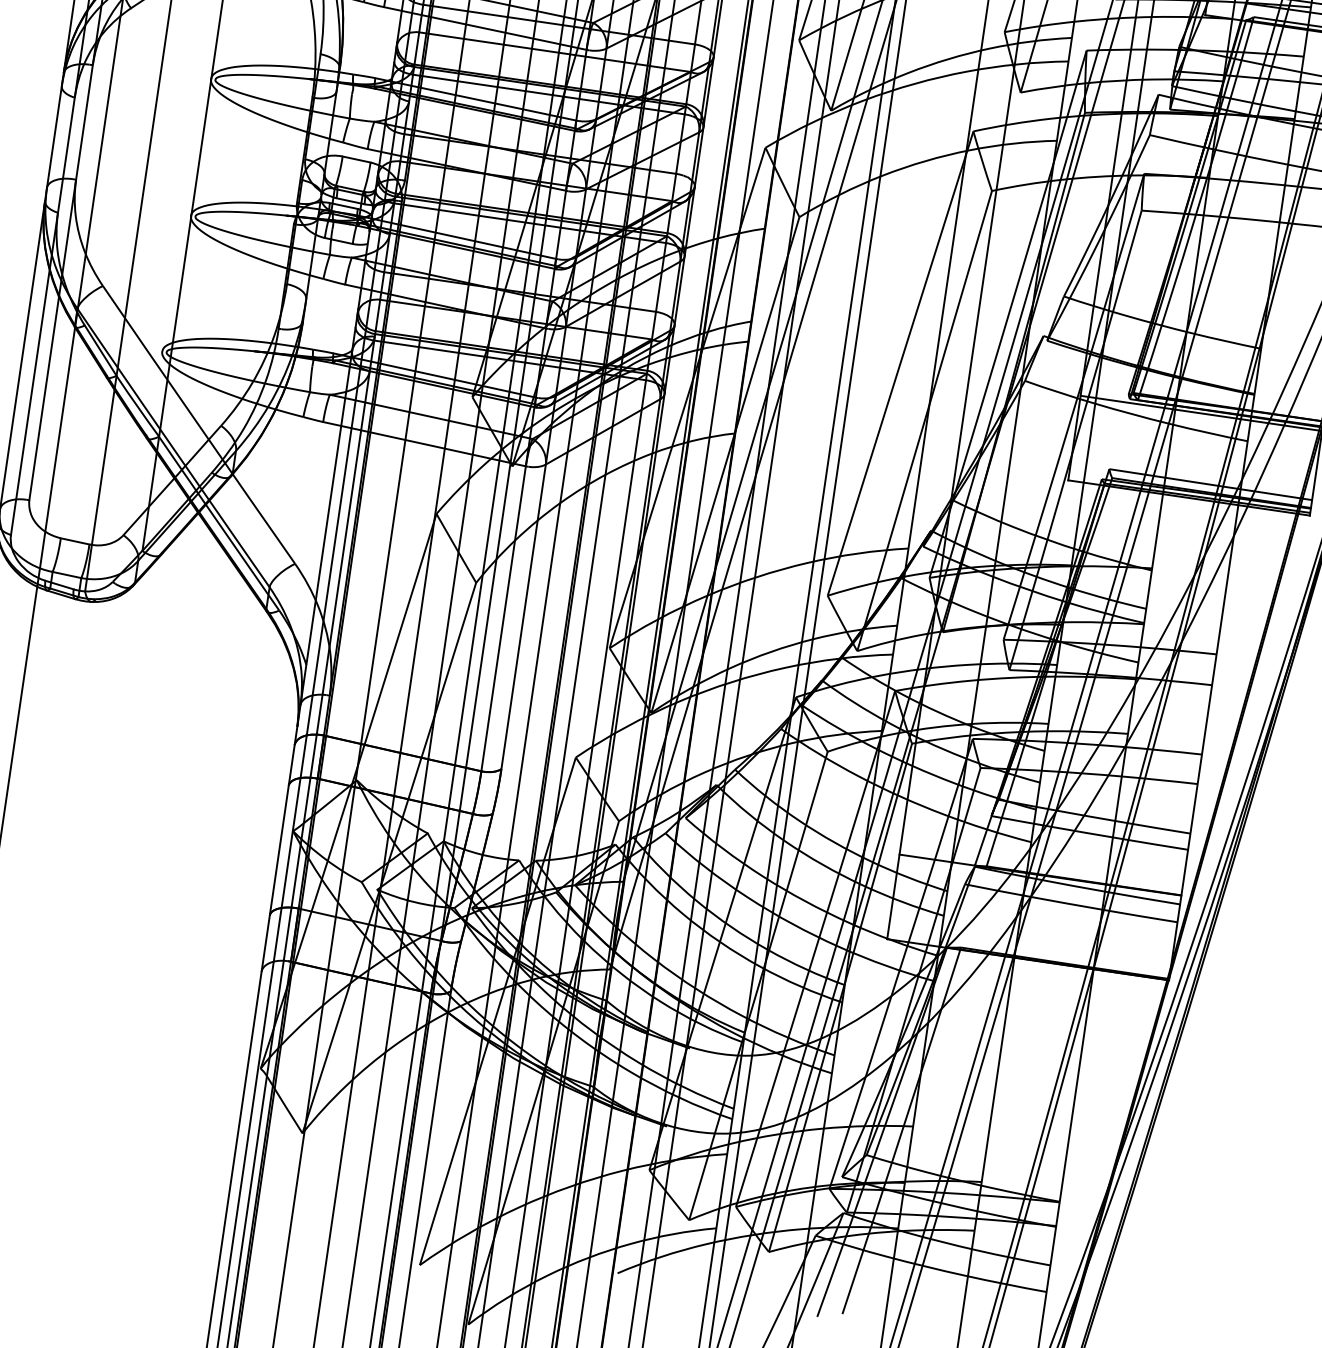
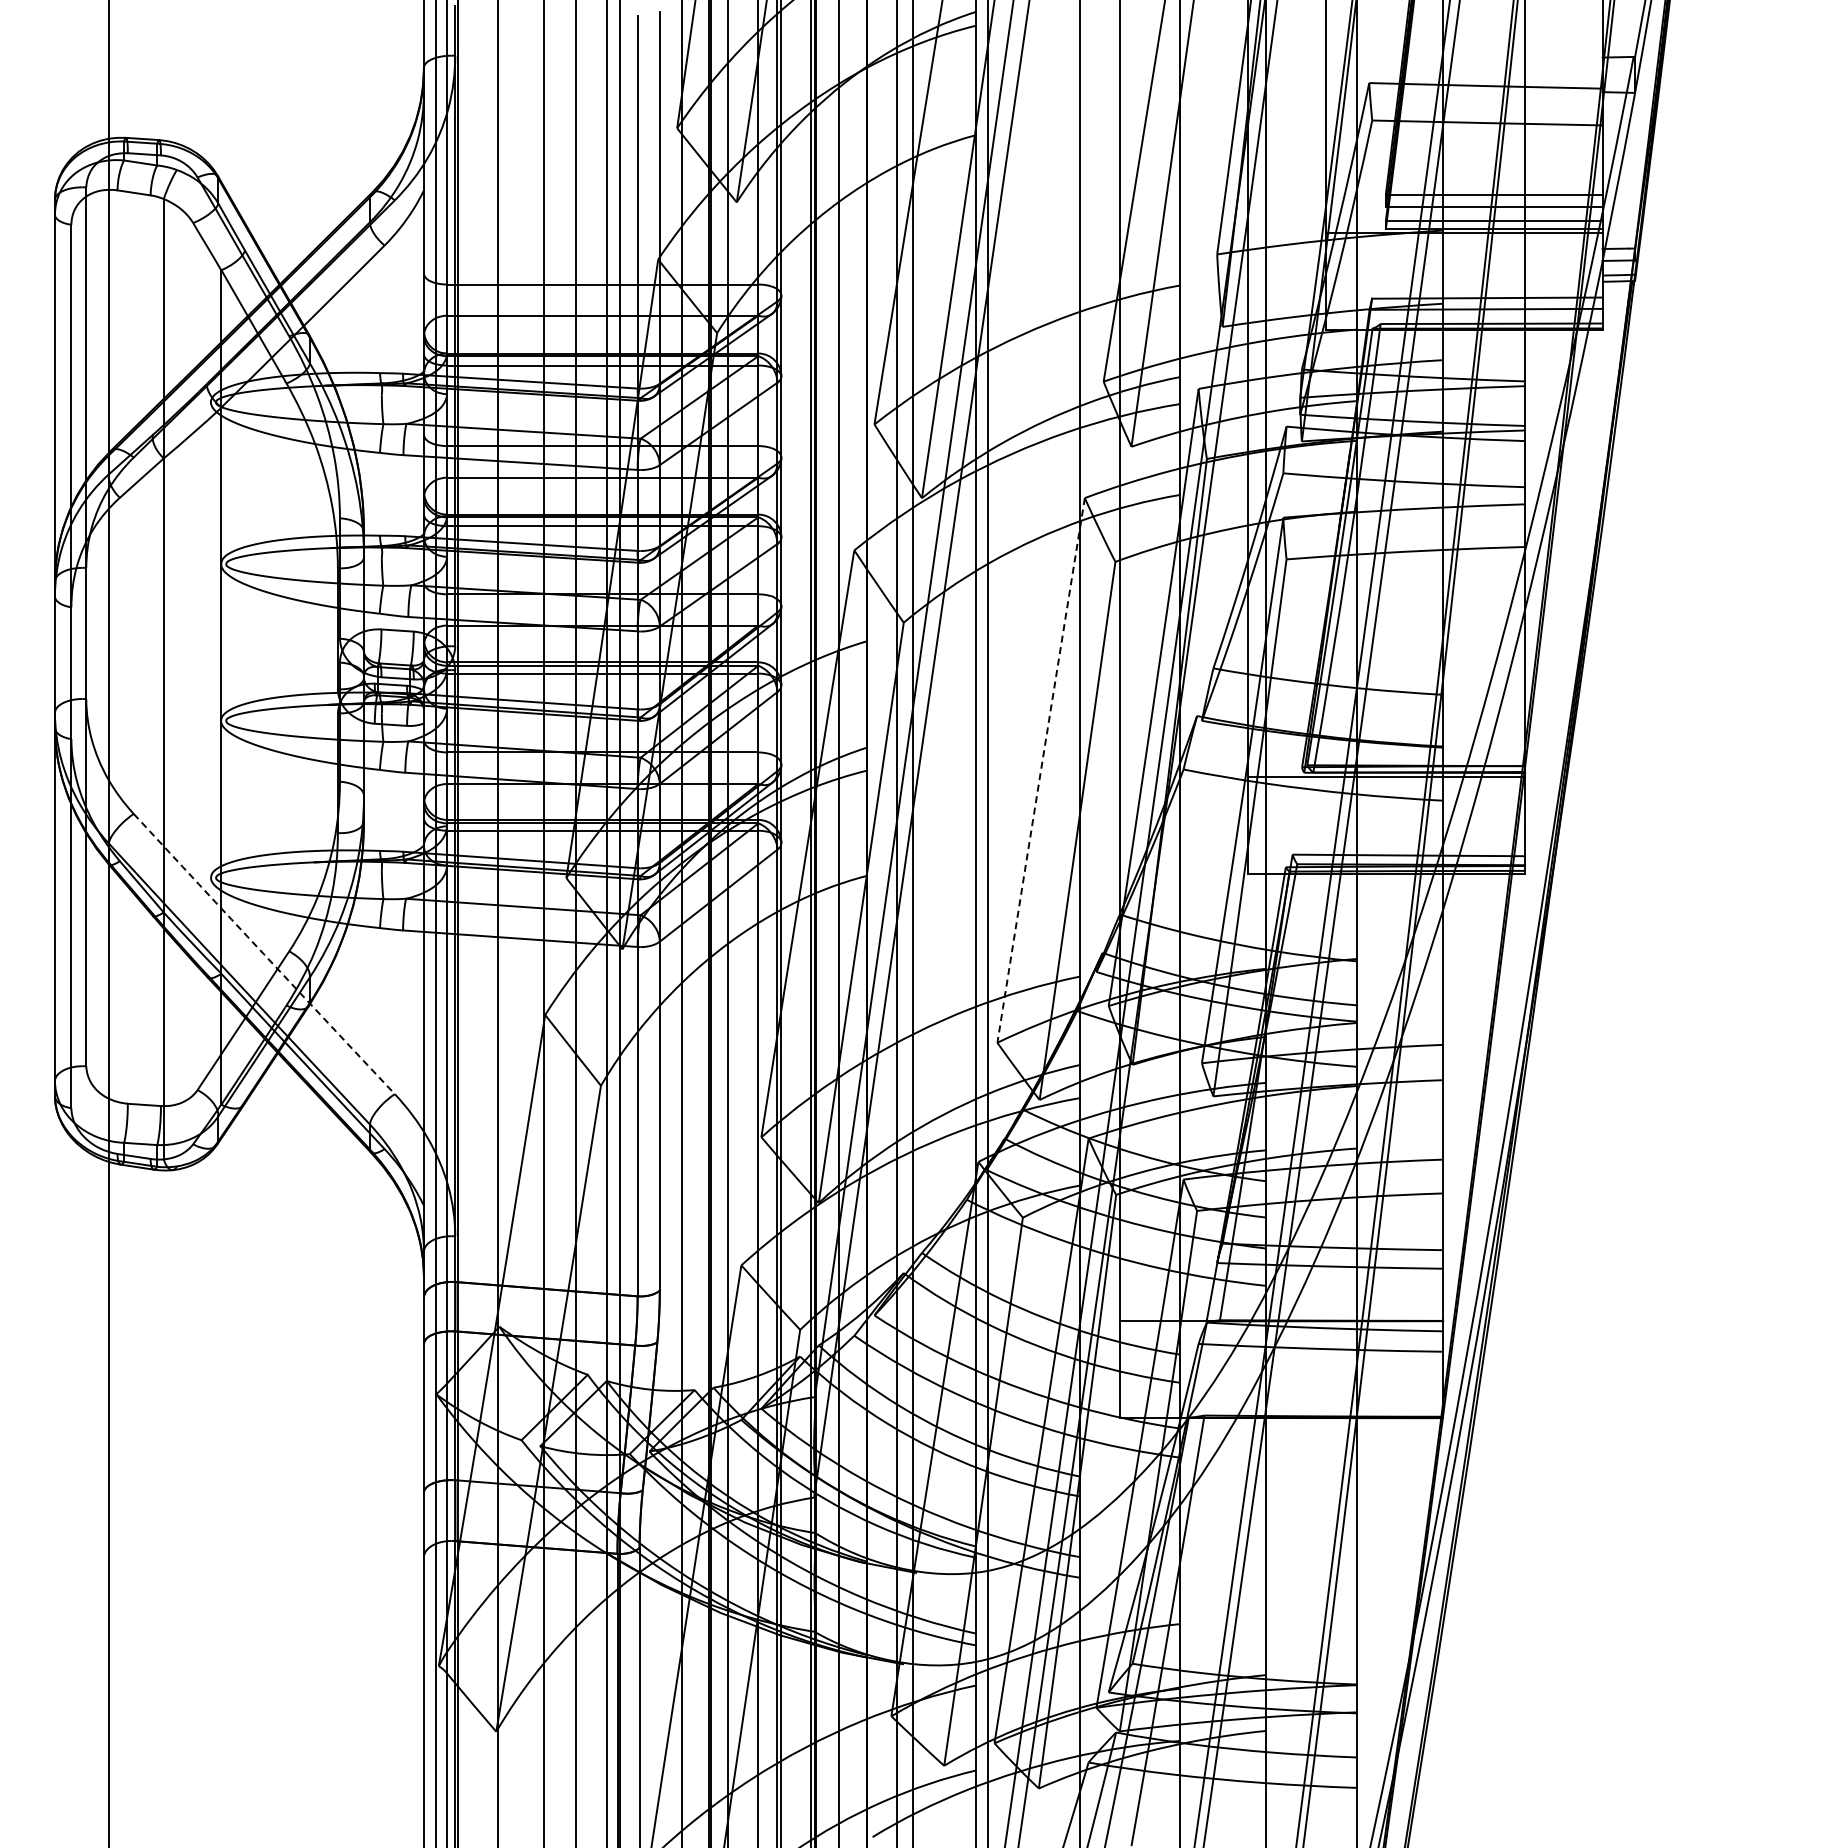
arc: (900, 363) -> (1041, 770), solid -> dashed
arc: (199, 425) -> (264, 954), solid -> dashed

